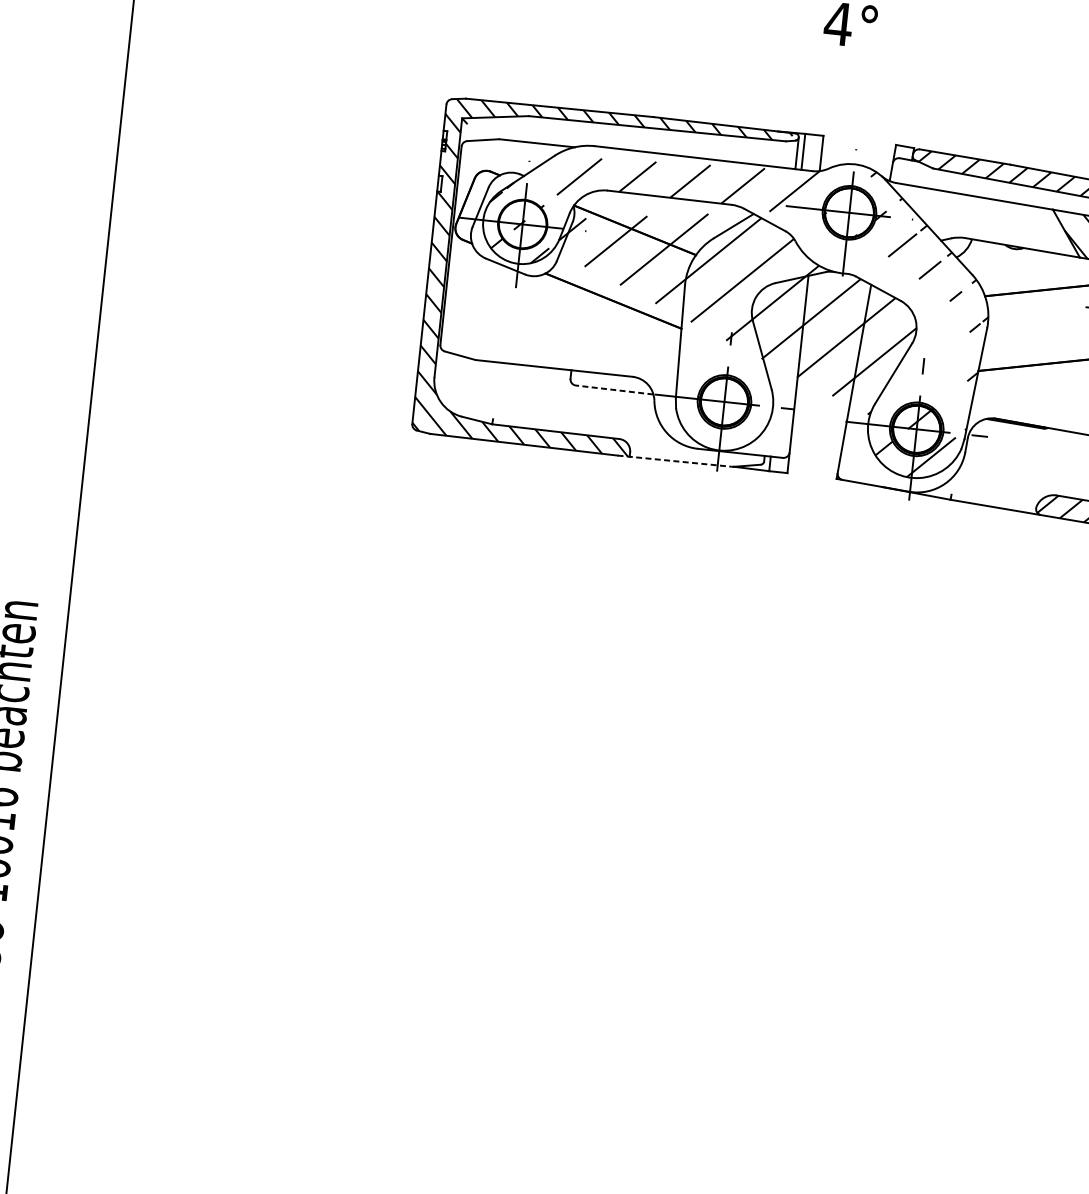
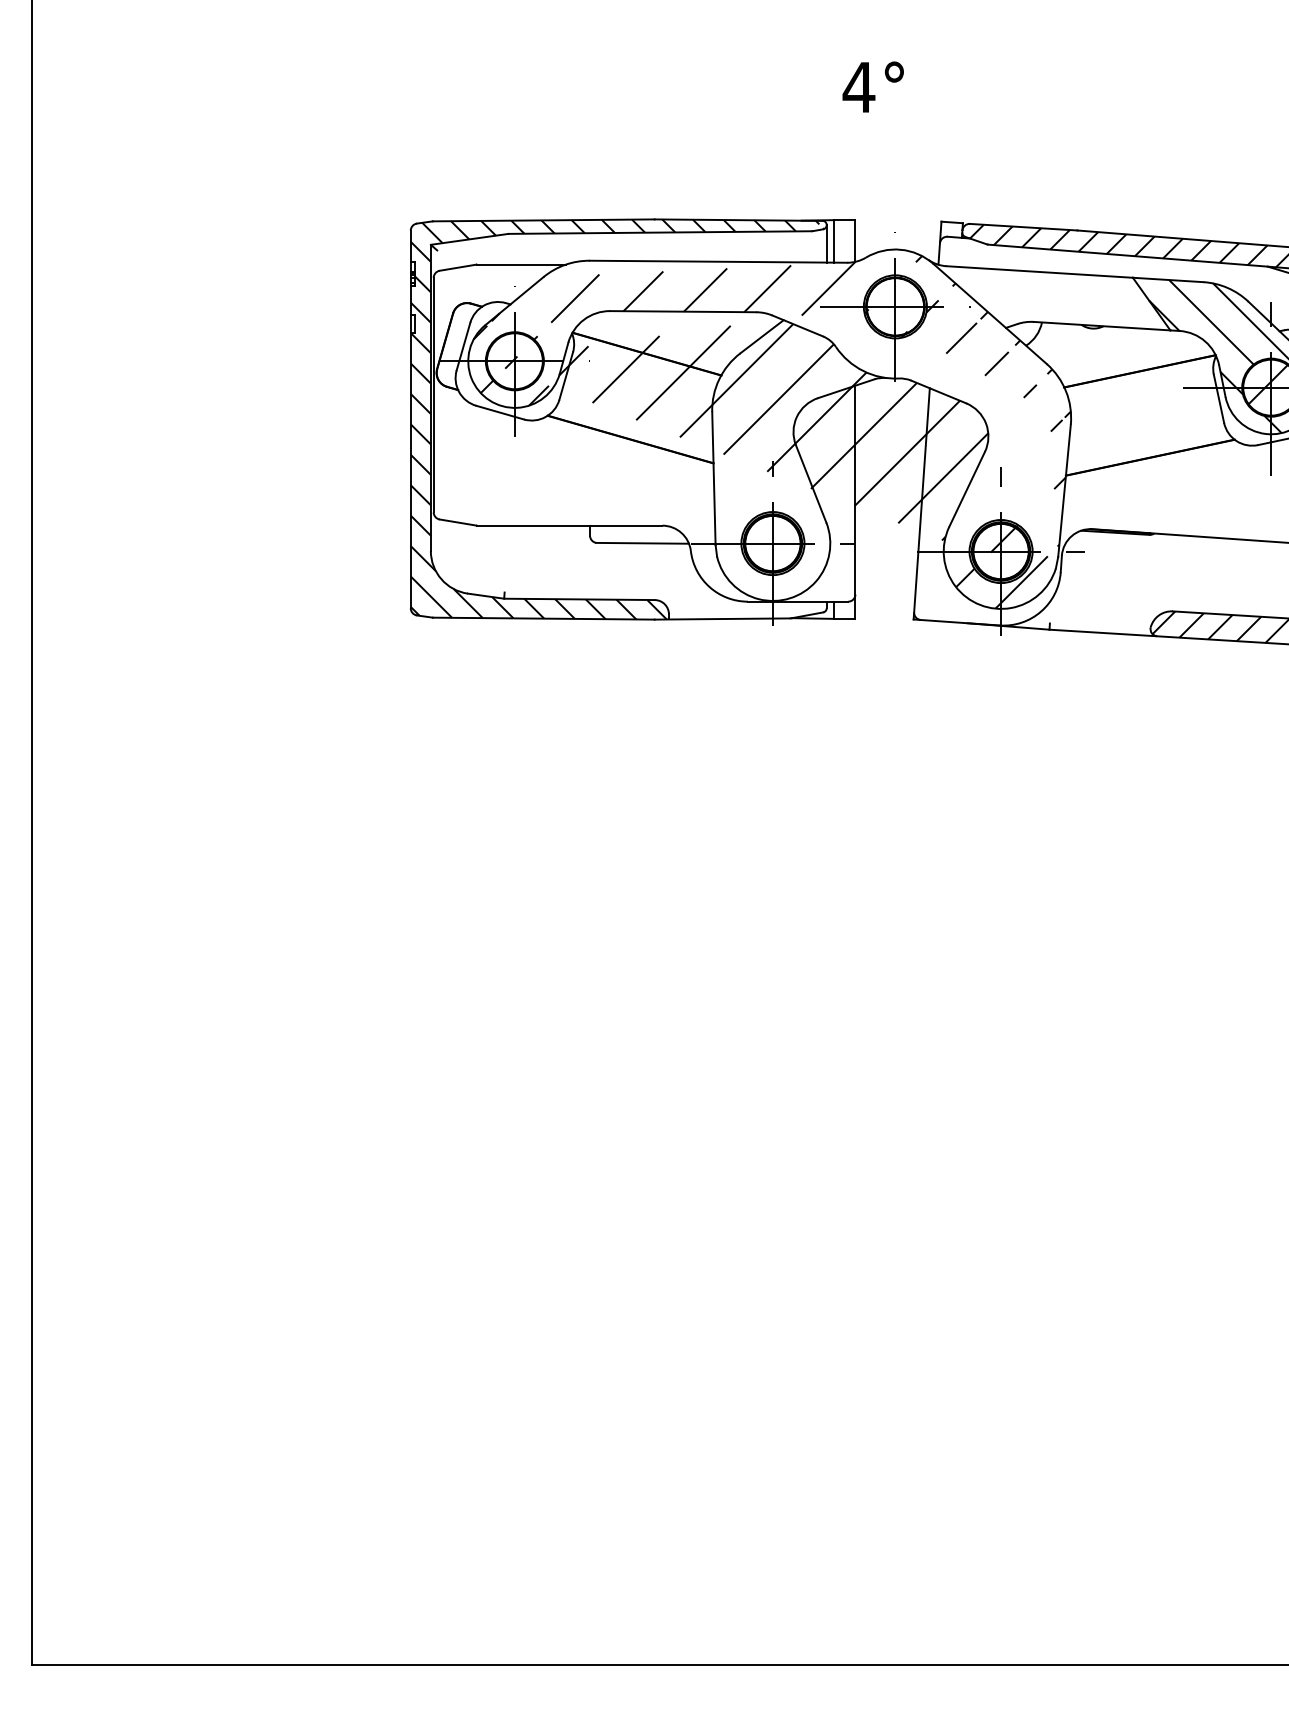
line: (614, 390) -> (642, 543), dashed -> solid
line: (674, 461) -> (722, 619), dashed -> solid

